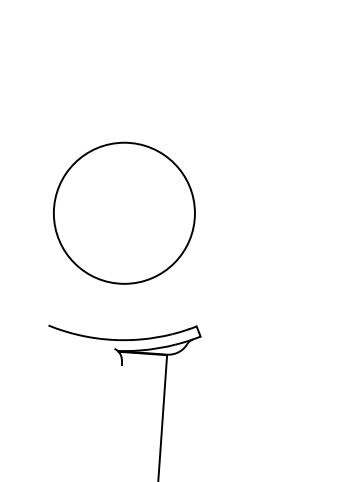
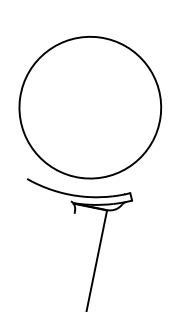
circle: (124, 213) -> (90, 107), size x1.43

